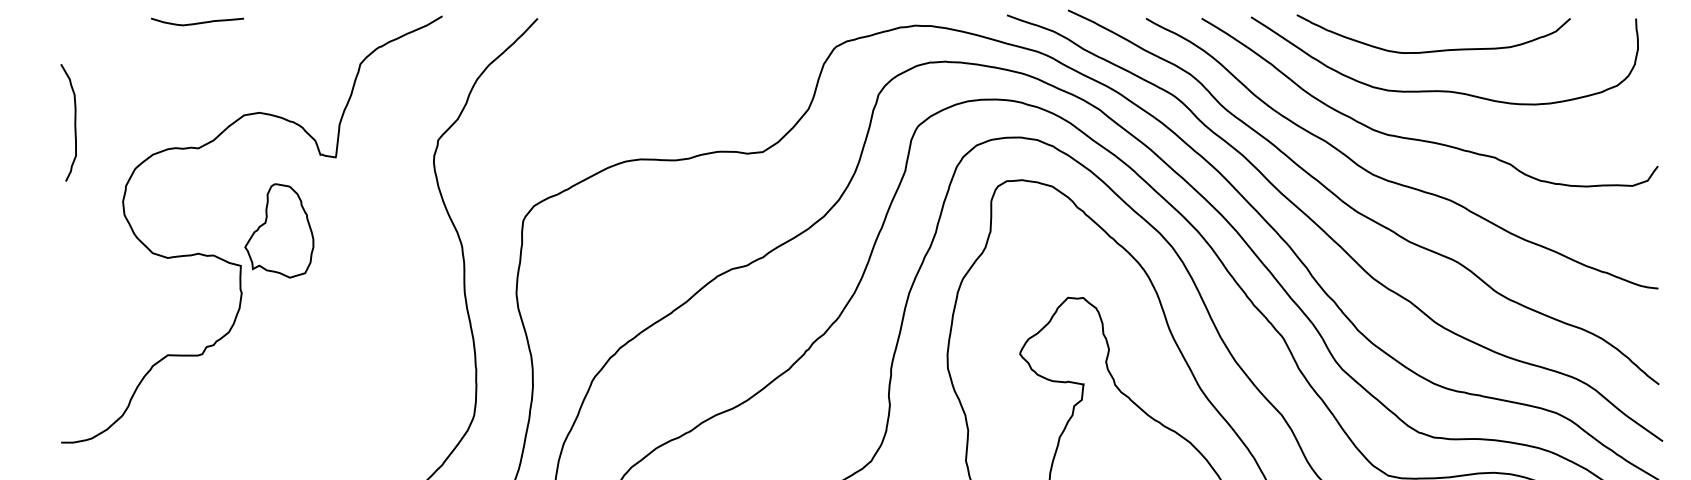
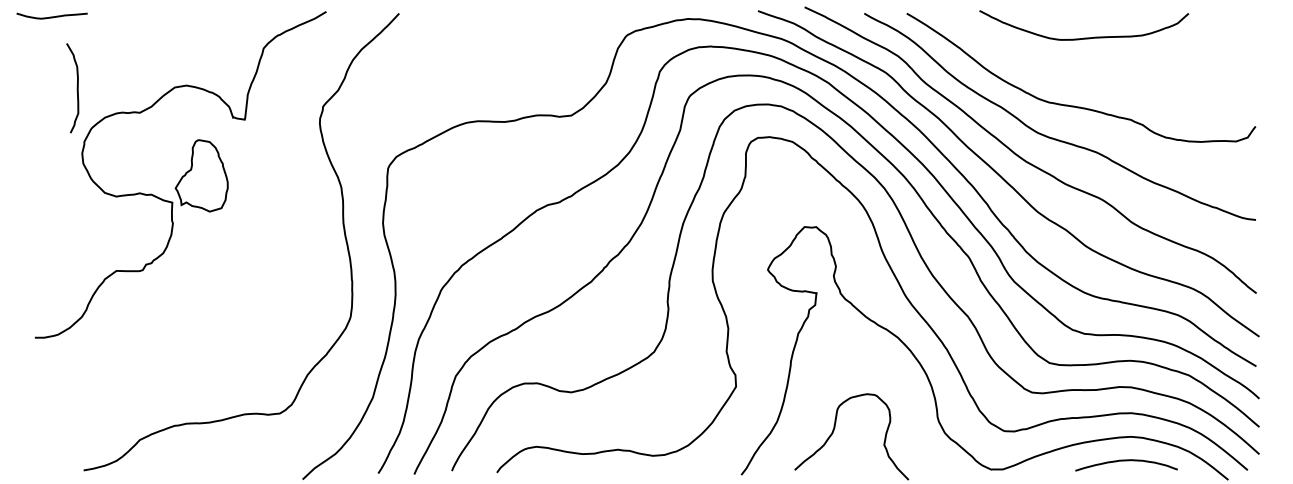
curve: (196, 22) -> (51, 16), moved
curve: (1444, 90) -> (1092, 68), removed
curve: (73, 123) -> (76, 88), moved

